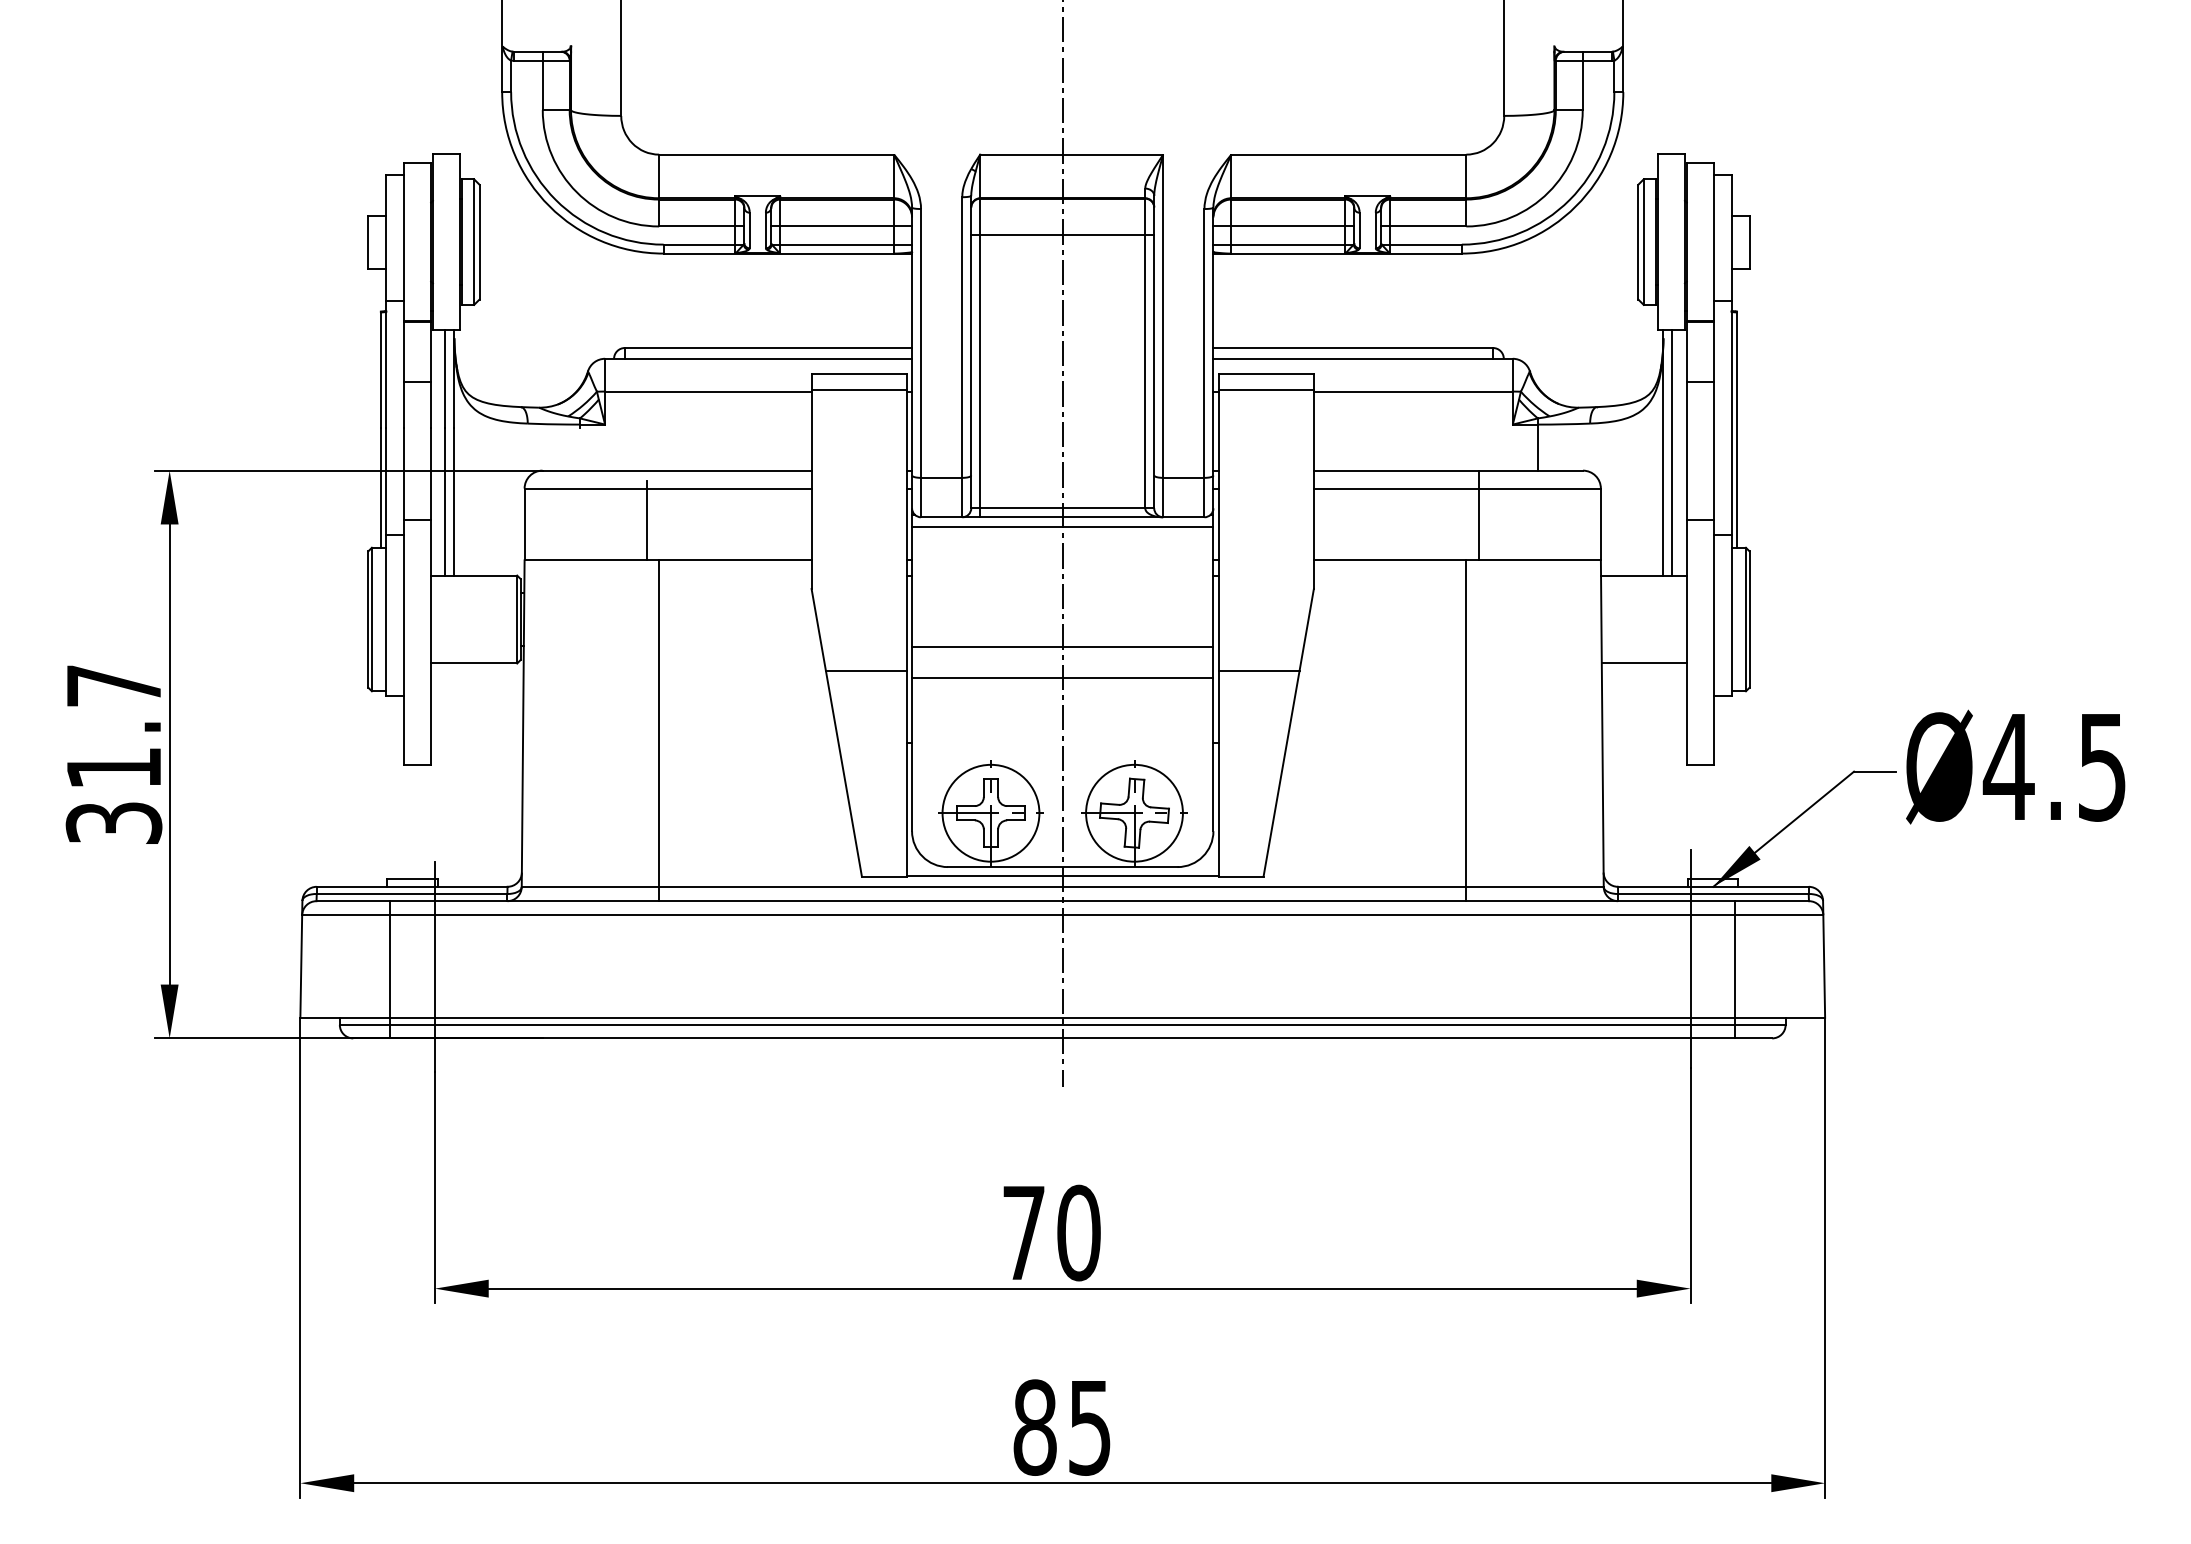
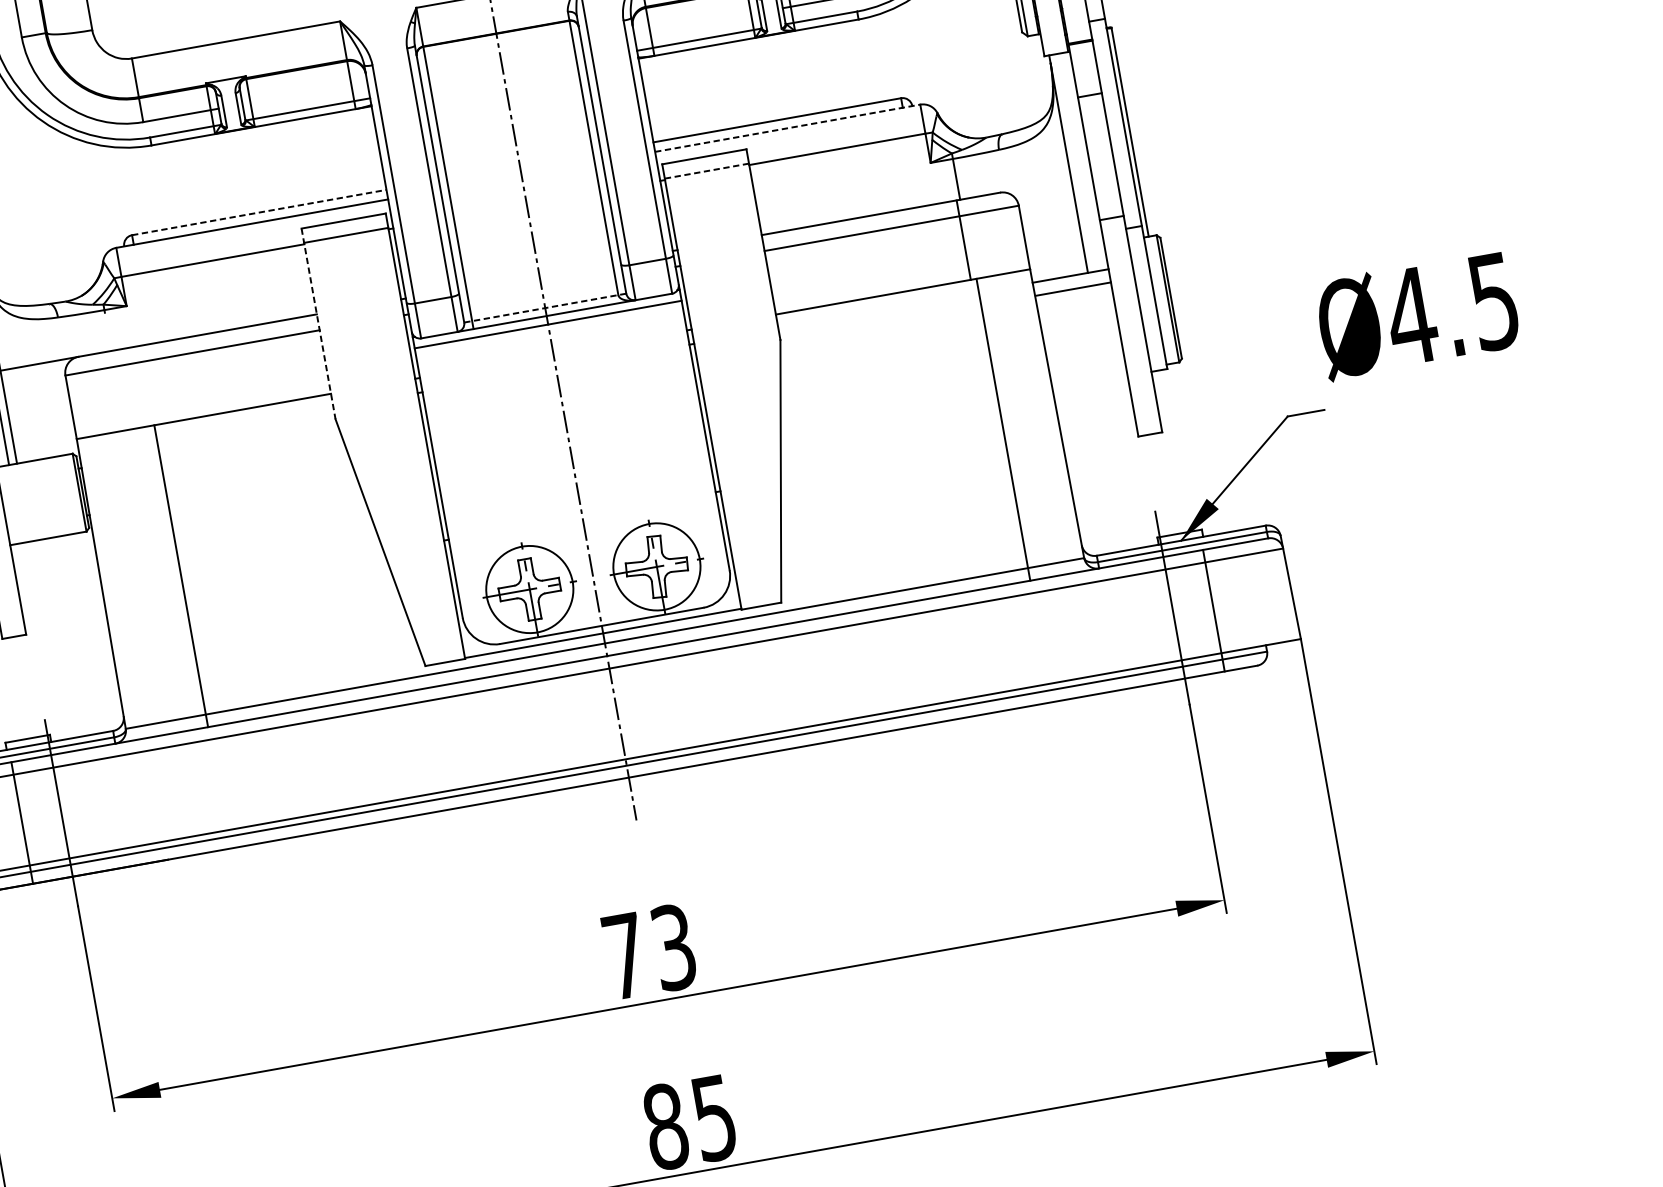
line: (841, 226) -> (304, 93), removed
line: (1283, 226) -> (696, 23), removed
line: (1062, 234) -> (501, 65), removed
line: (768, 348) -> (259, 212), solid -> dashed
line: (1363, 358) -> (788, 127), solid -> dashed
line: (1266, 389) -> (706, 170), solid -> dashed
line: (1672, 452) -> (1076, 162), removed
line: (811, 481) -> (318, 323), solid -> dashed
line: (1063, 508) -> (545, 308), solid -> dashed
line: (1478, 515) -> (963, 240), moved
line: (646, 520) -> (178, 384), removed
line: (1062, 646) -> (566, 430), removed
line: (1643, 663) -> (1072, 289), moved
line: (865, 670) -> (396, 482), removed
line: (1258, 670) -> (744, 420), removed
line: (1062, 677) -> (571, 458), removed
line: (659, 730) -> (181, 575), moved
line: (1466, 730) -> (1003, 429), moved
text: (2015, 766) -> (1417, 314), moved
text: (1078, 1232) -> (673, 947), 70 -> 73

